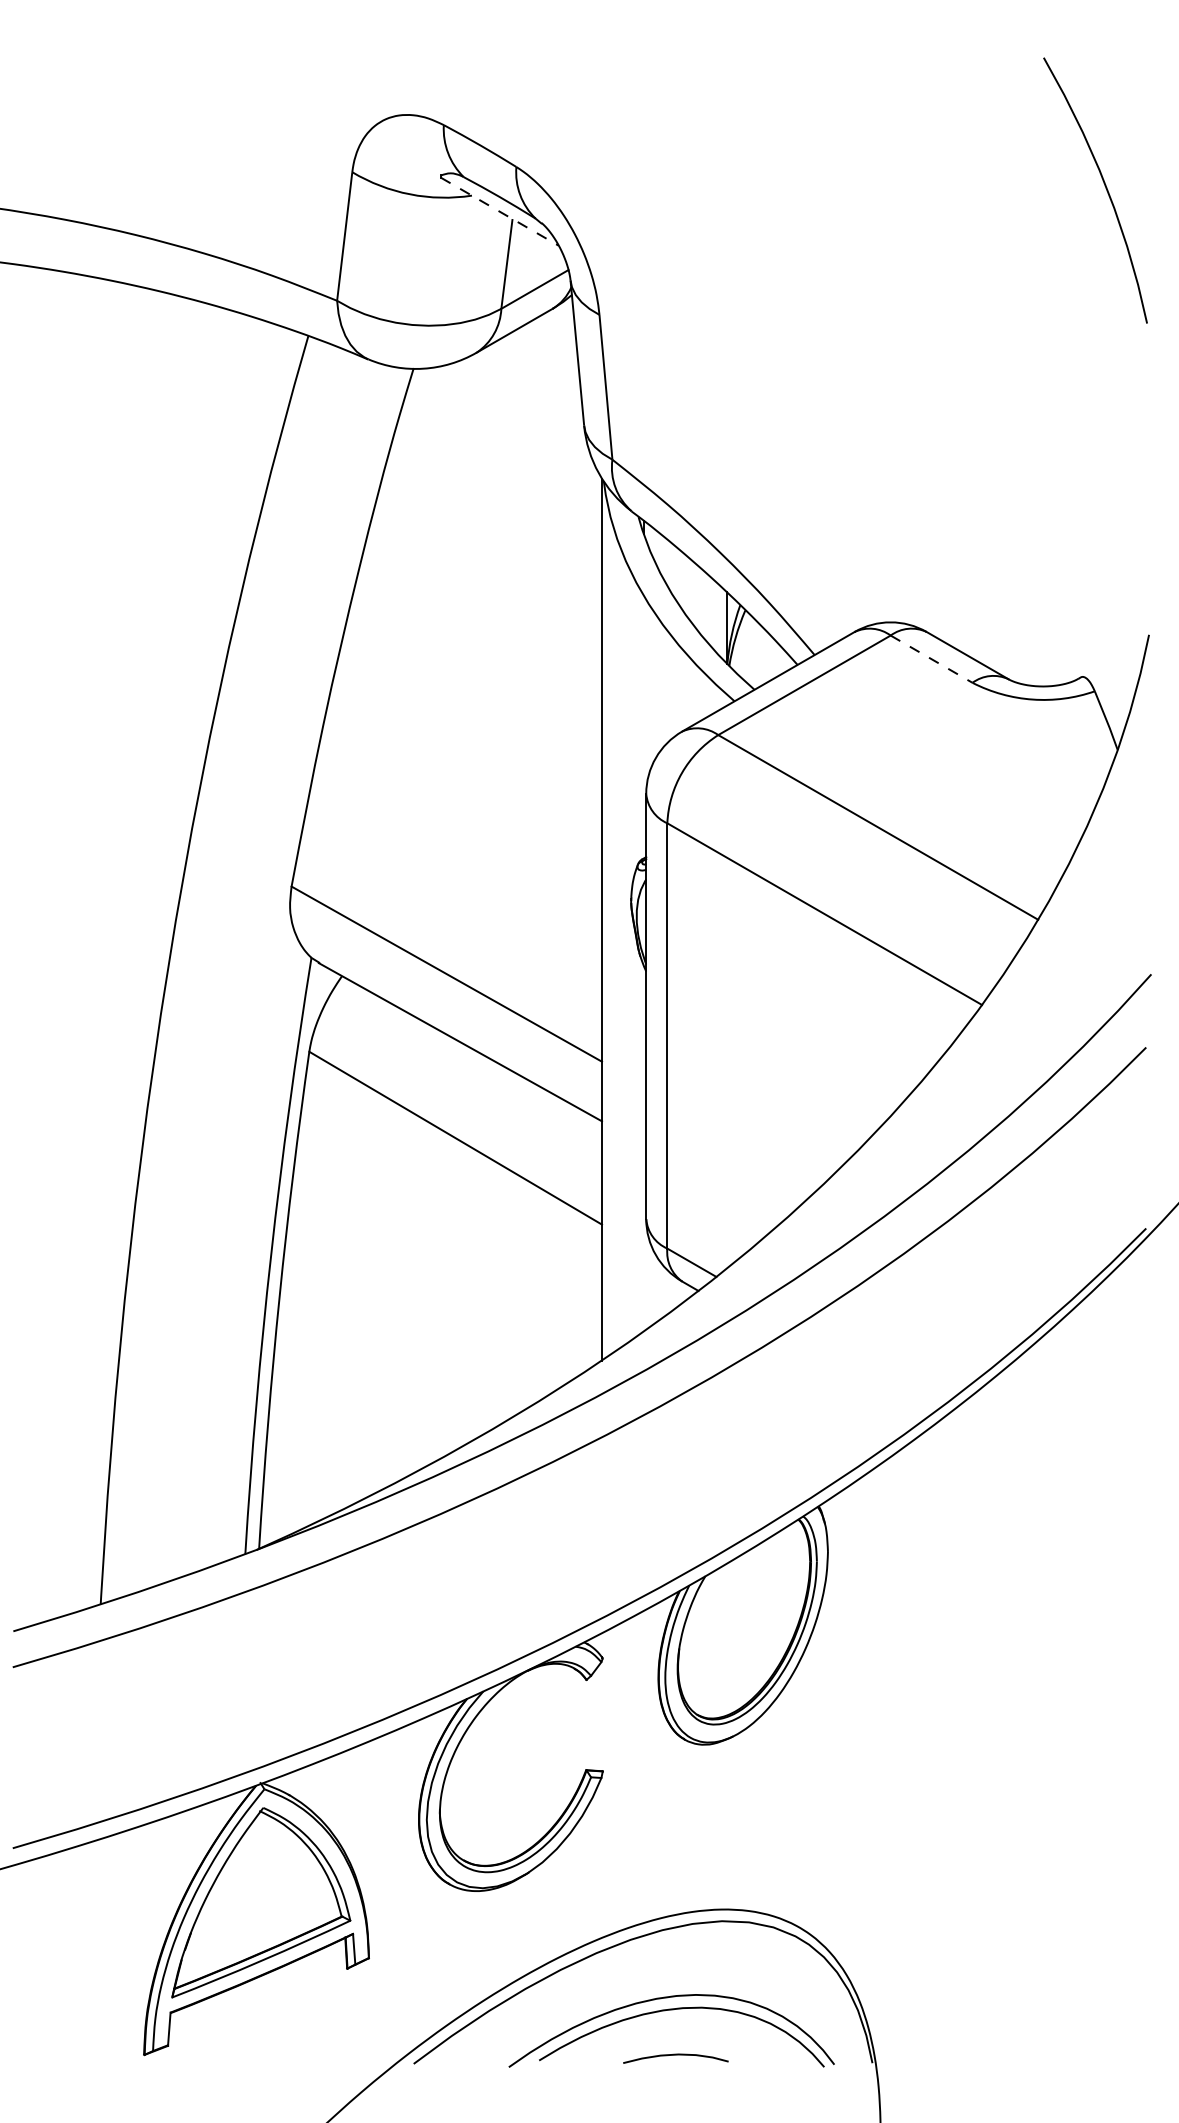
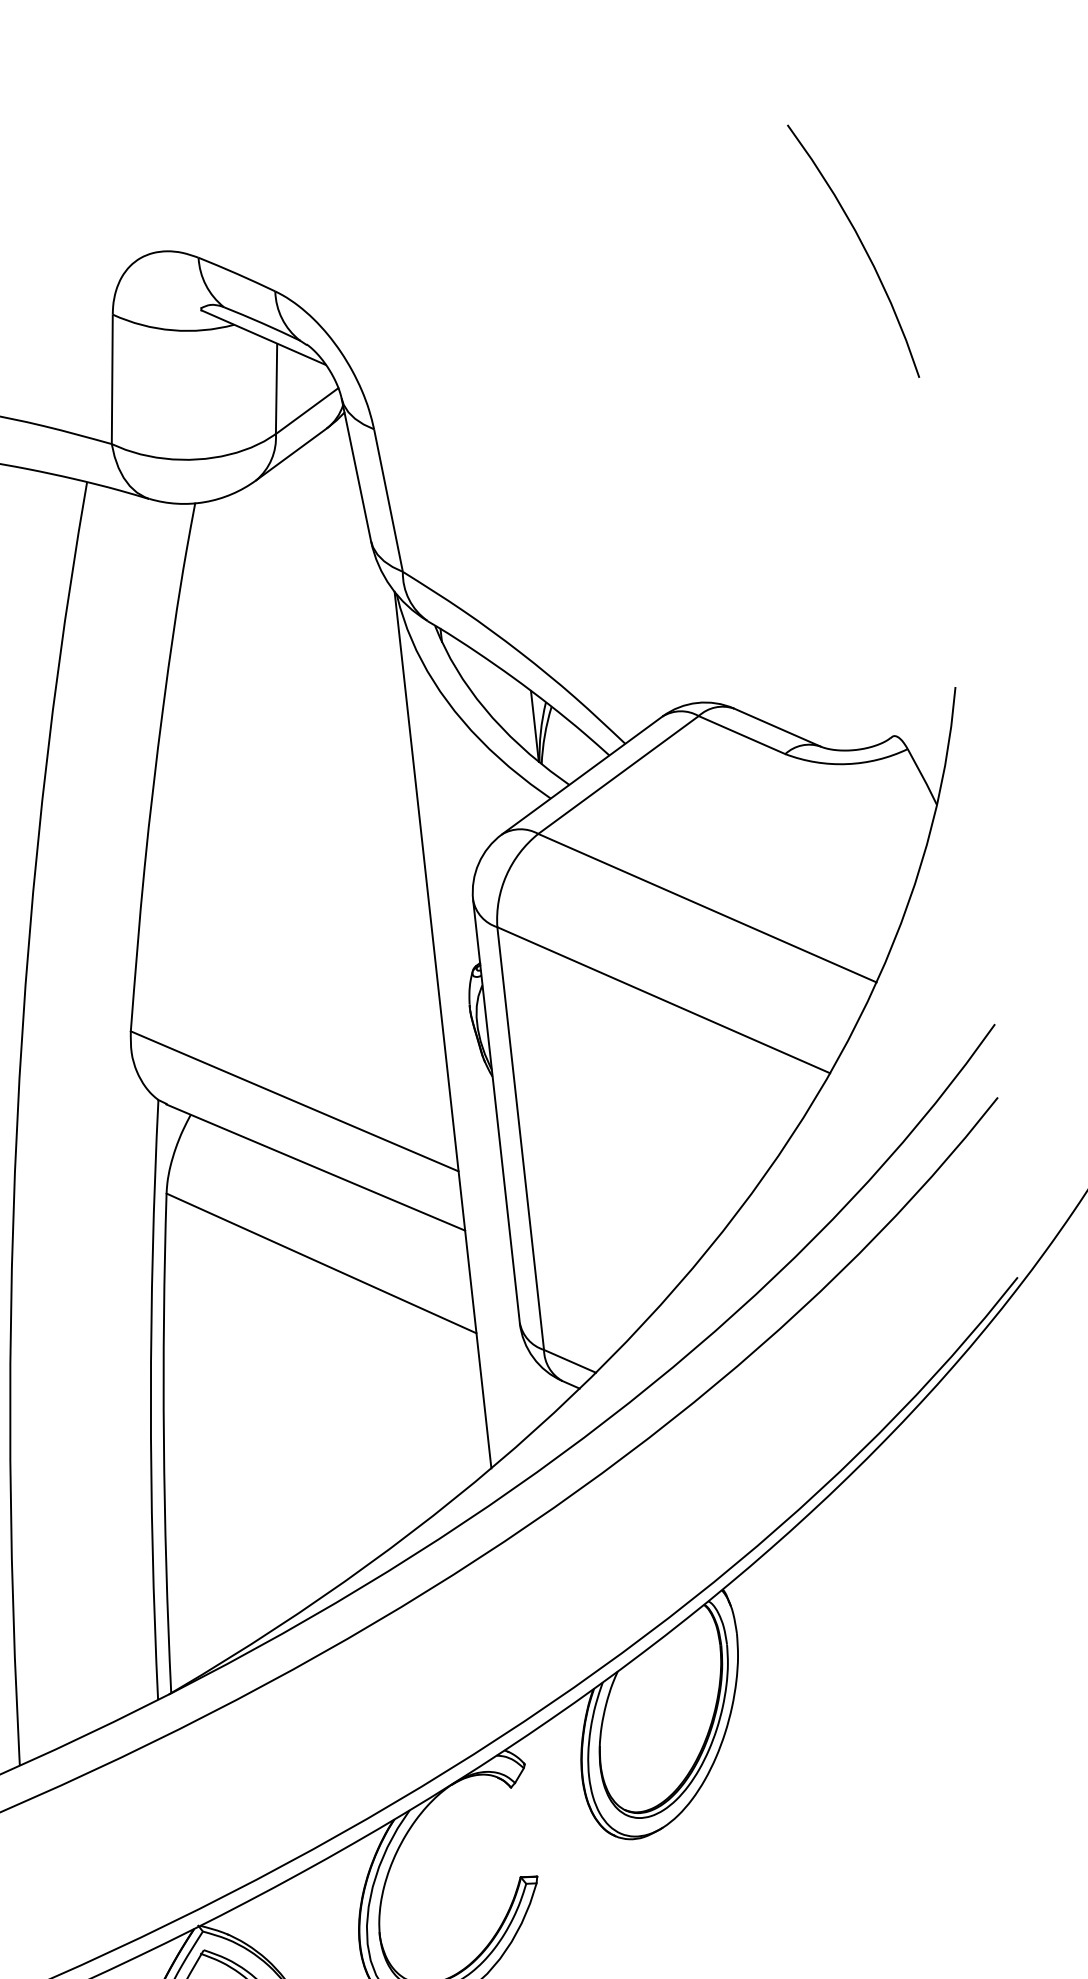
line: (499, 211) -> (263, 337), dashed -> solid
line: (932, 659) -> (742, 735), dashed -> solid

